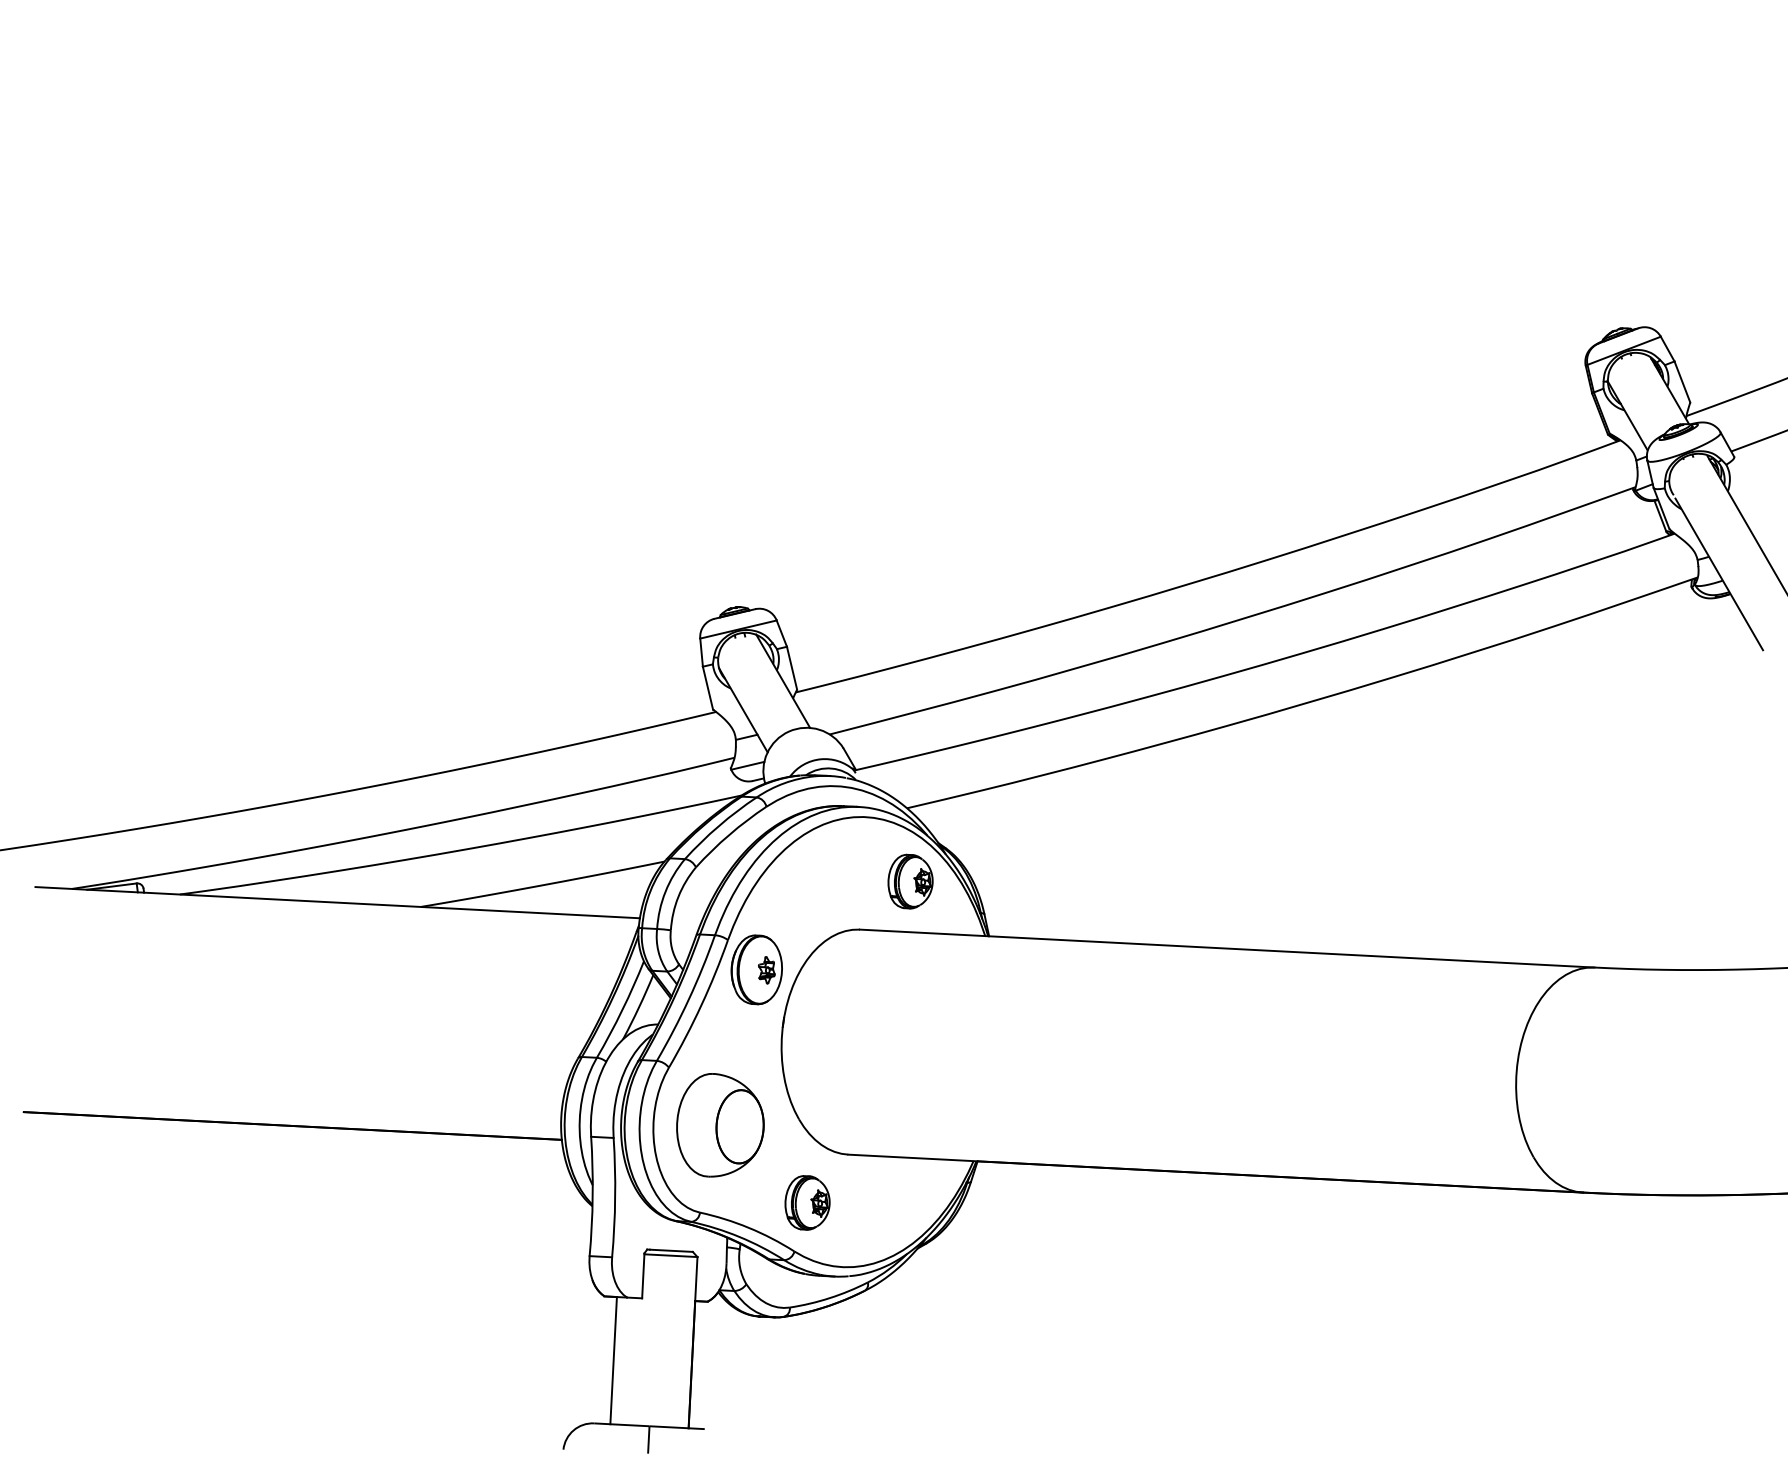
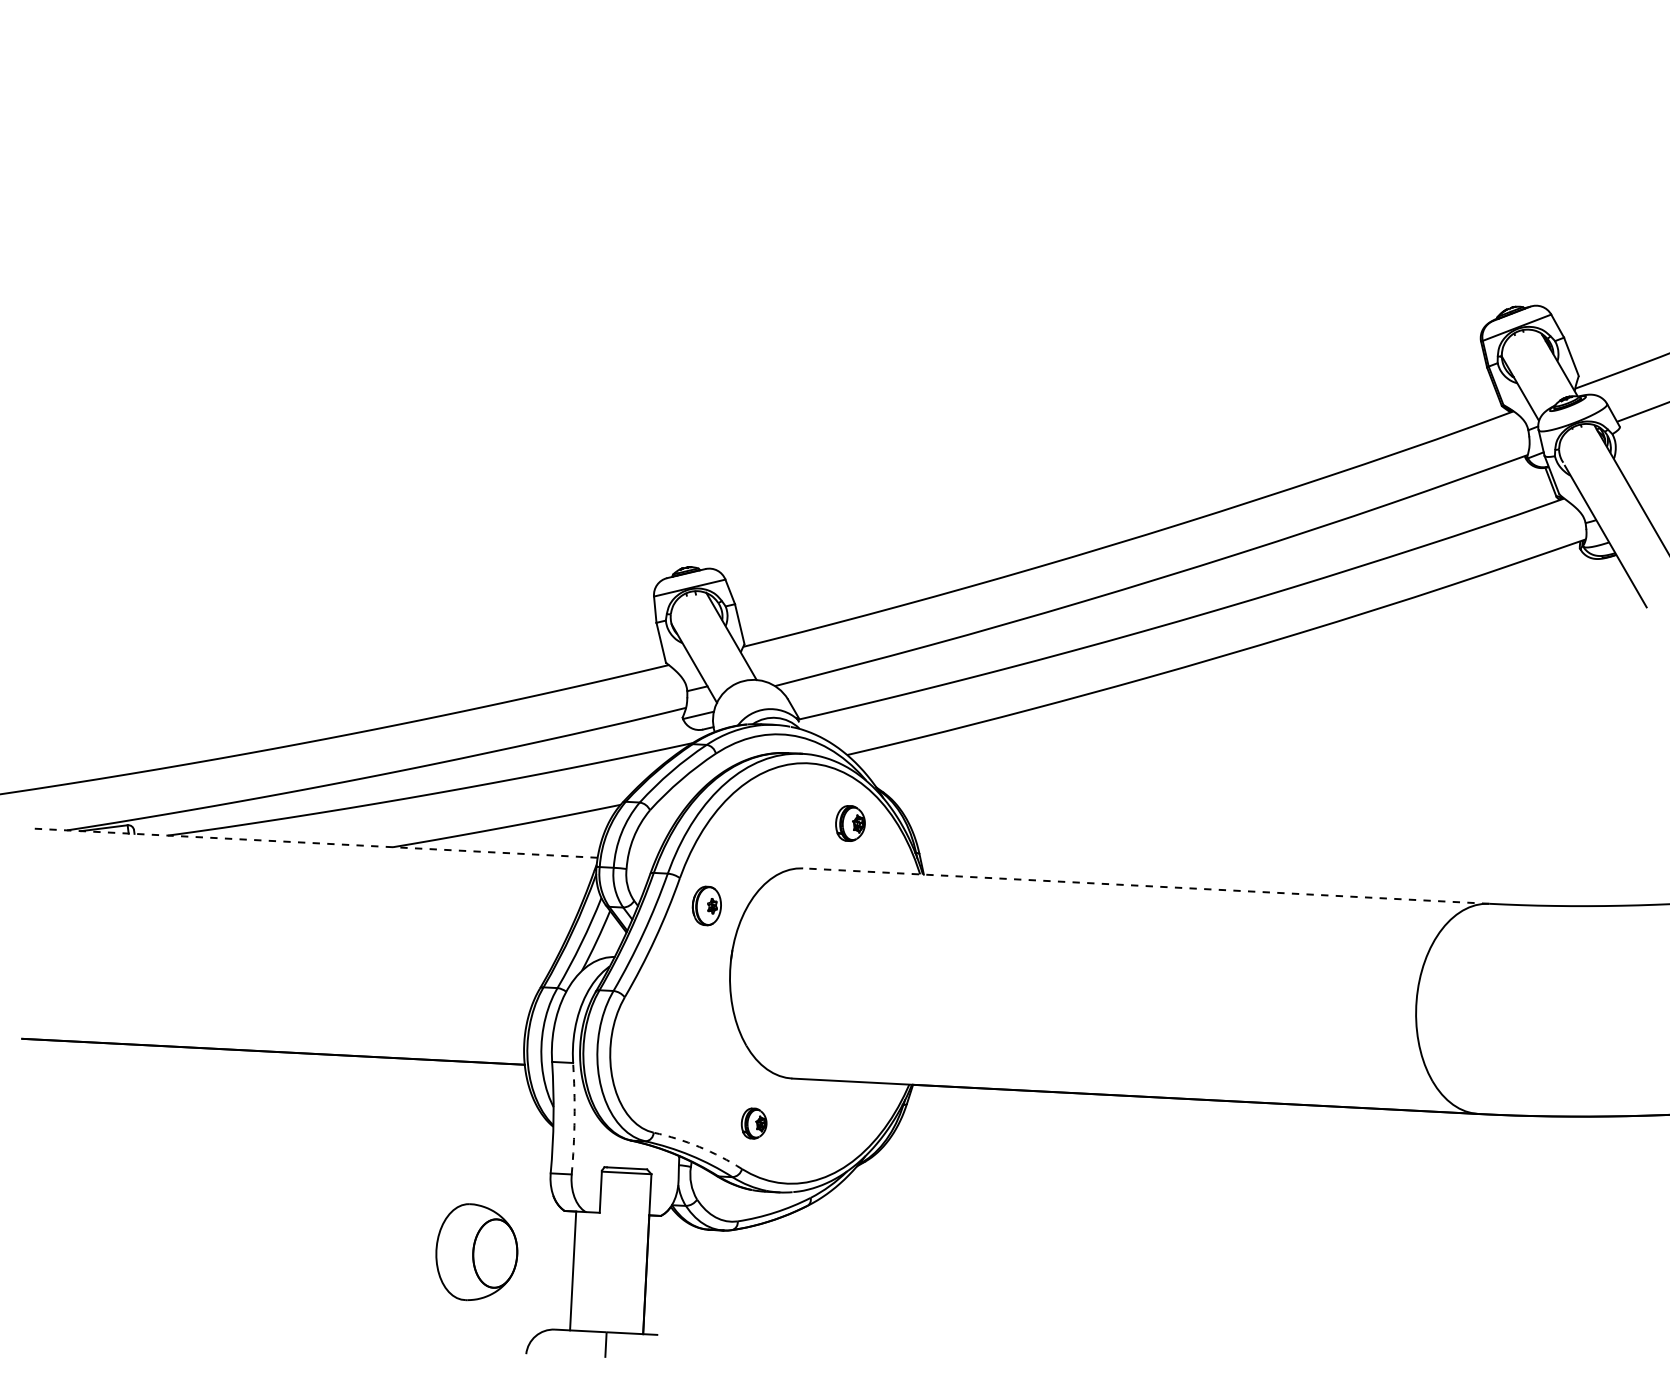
part: (910, 881) -> (850, 823), size x0.7
line: (337, 902) -> (315, 843), solid -> dashed
line: (1226, 949) -> (1145, 886), solid -> dashed
part: (756, 969) -> (706, 905), size x0.6
part: (720, 1125) -> (476, 1252), moved
arc: (615, 1197) -> (574, 1118), solid -> dashed
part: (806, 1202) -> (753, 1123), size x0.6
arc: (748, 1227) -> (699, 1146), solid -> dashed

